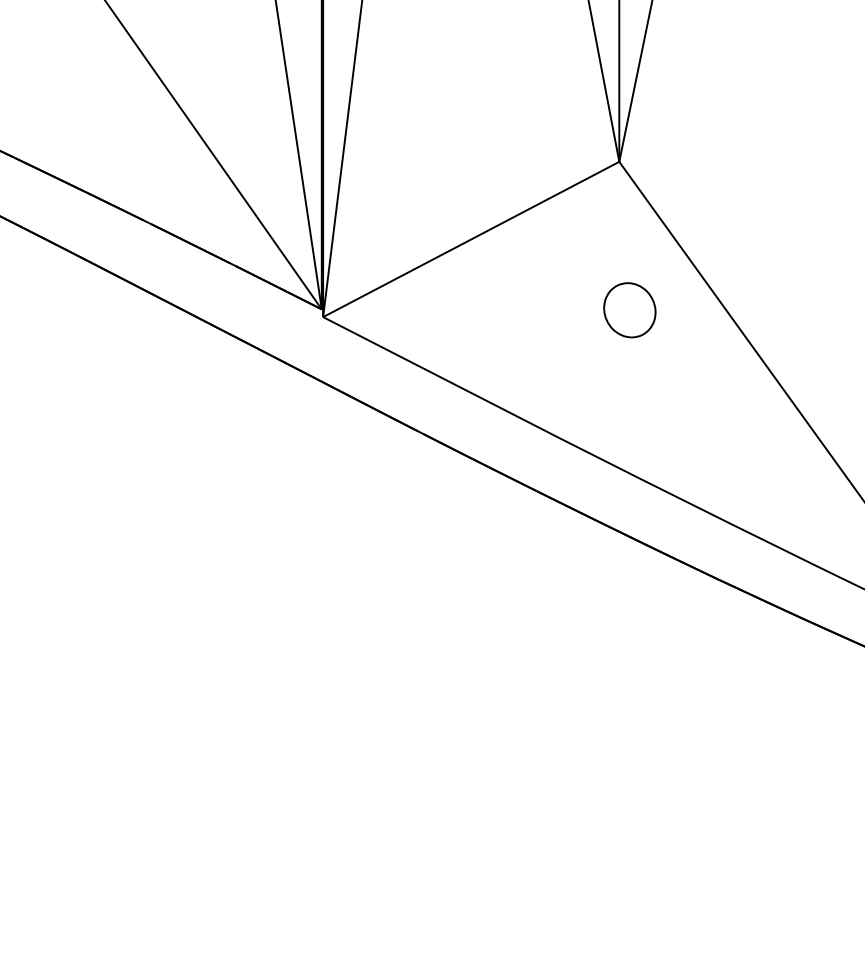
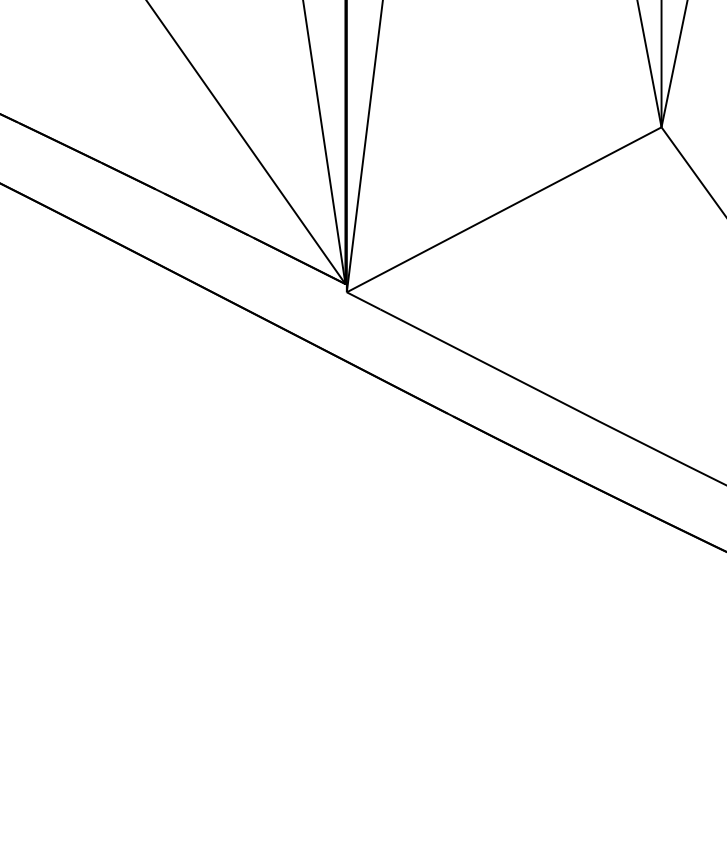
part: (629, 310) -> (672, 285), removed

